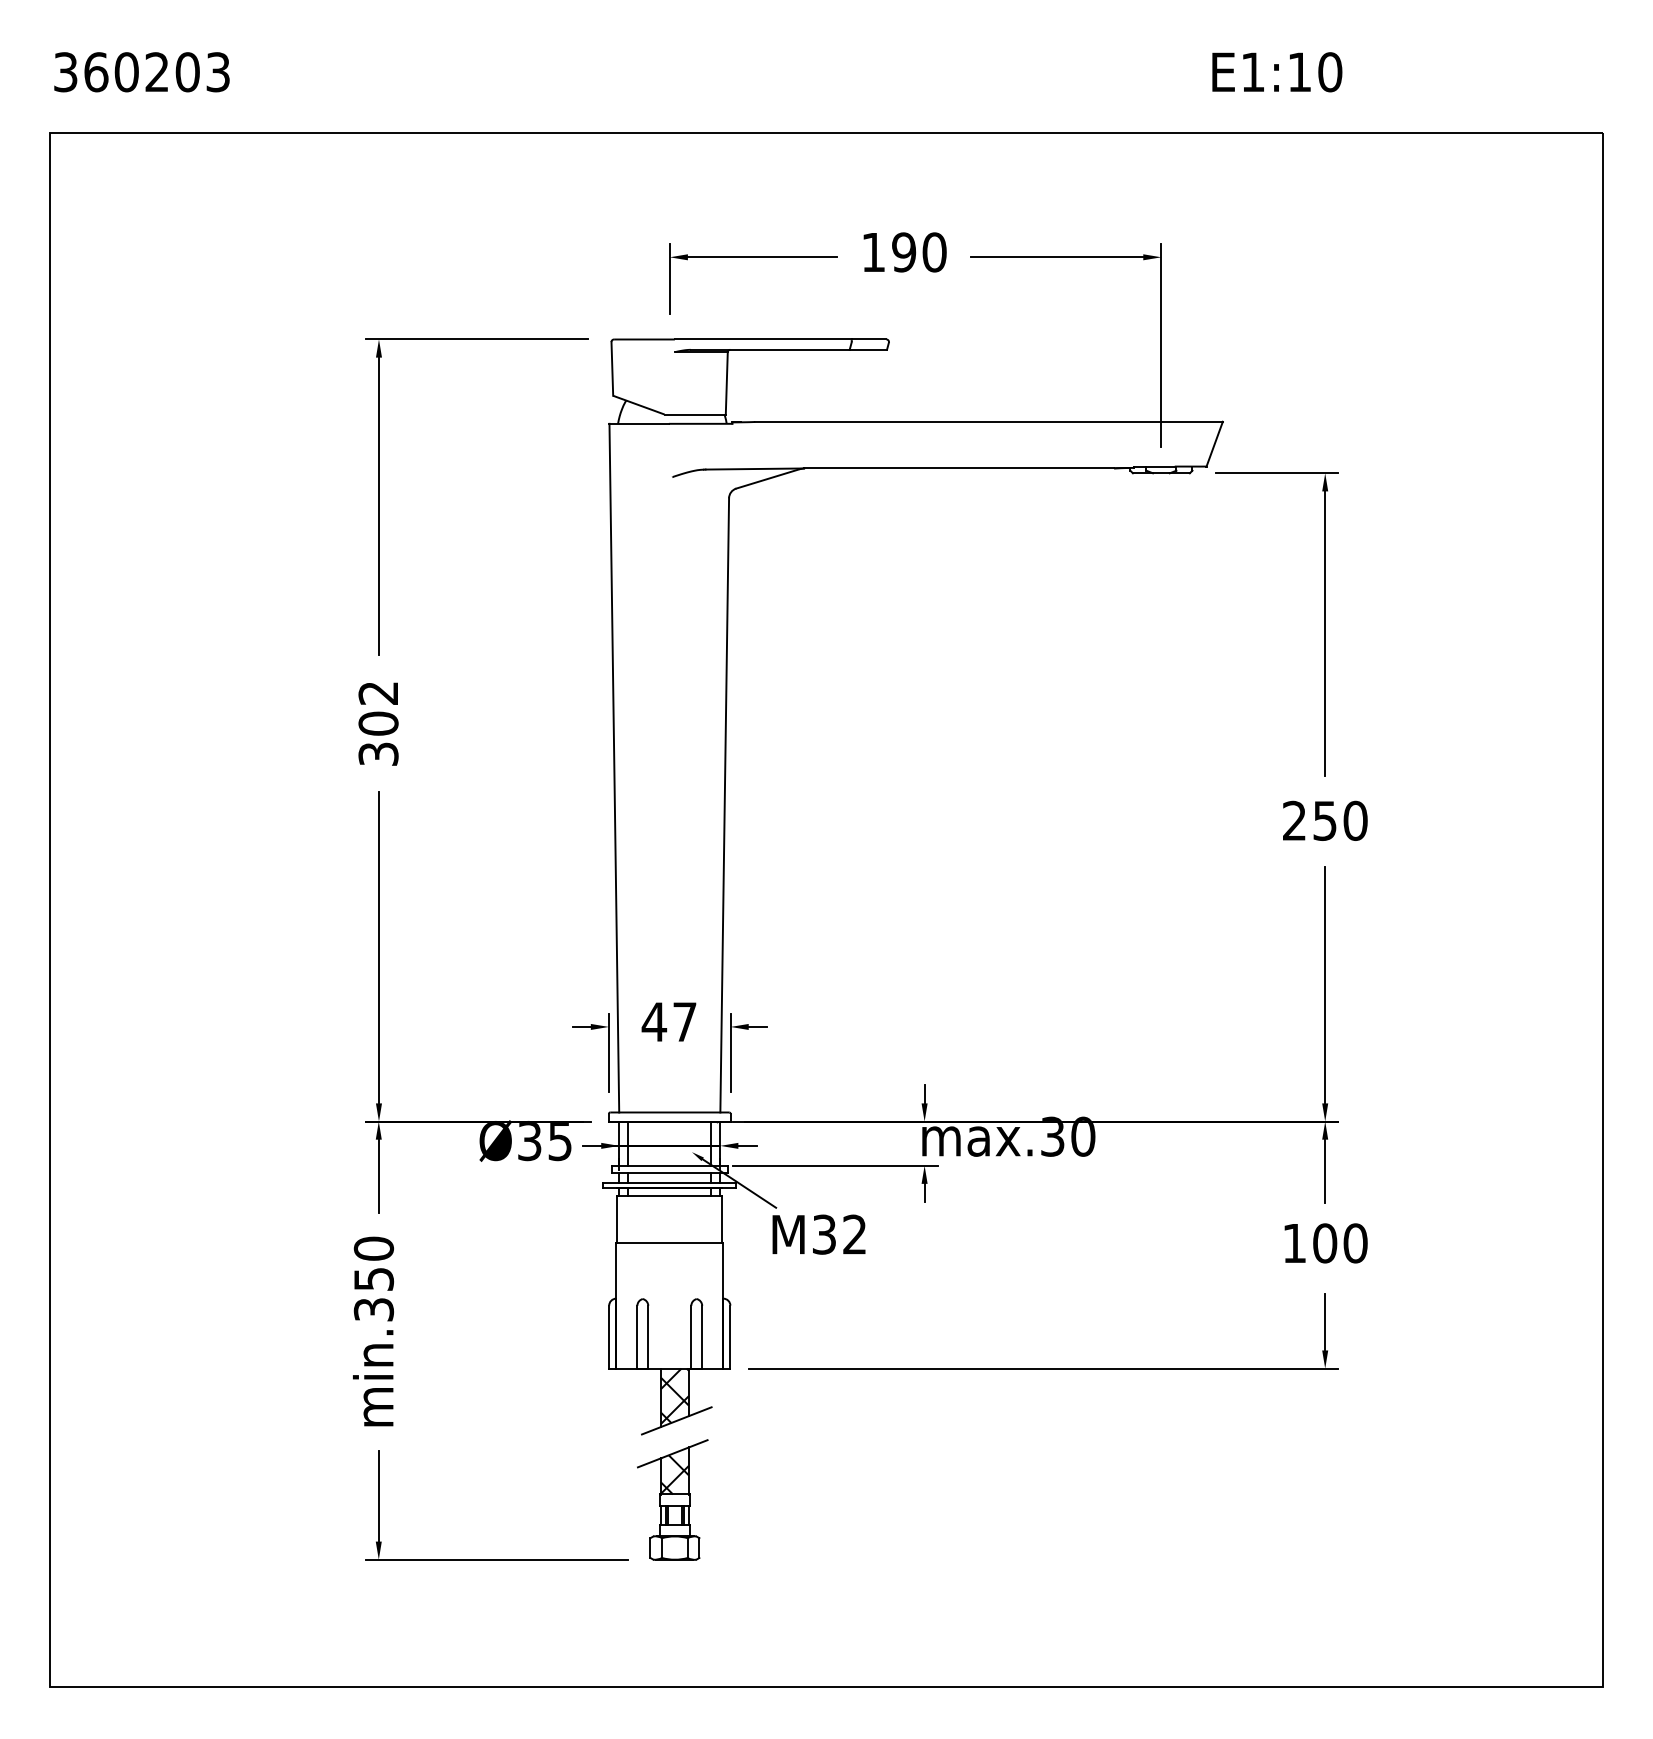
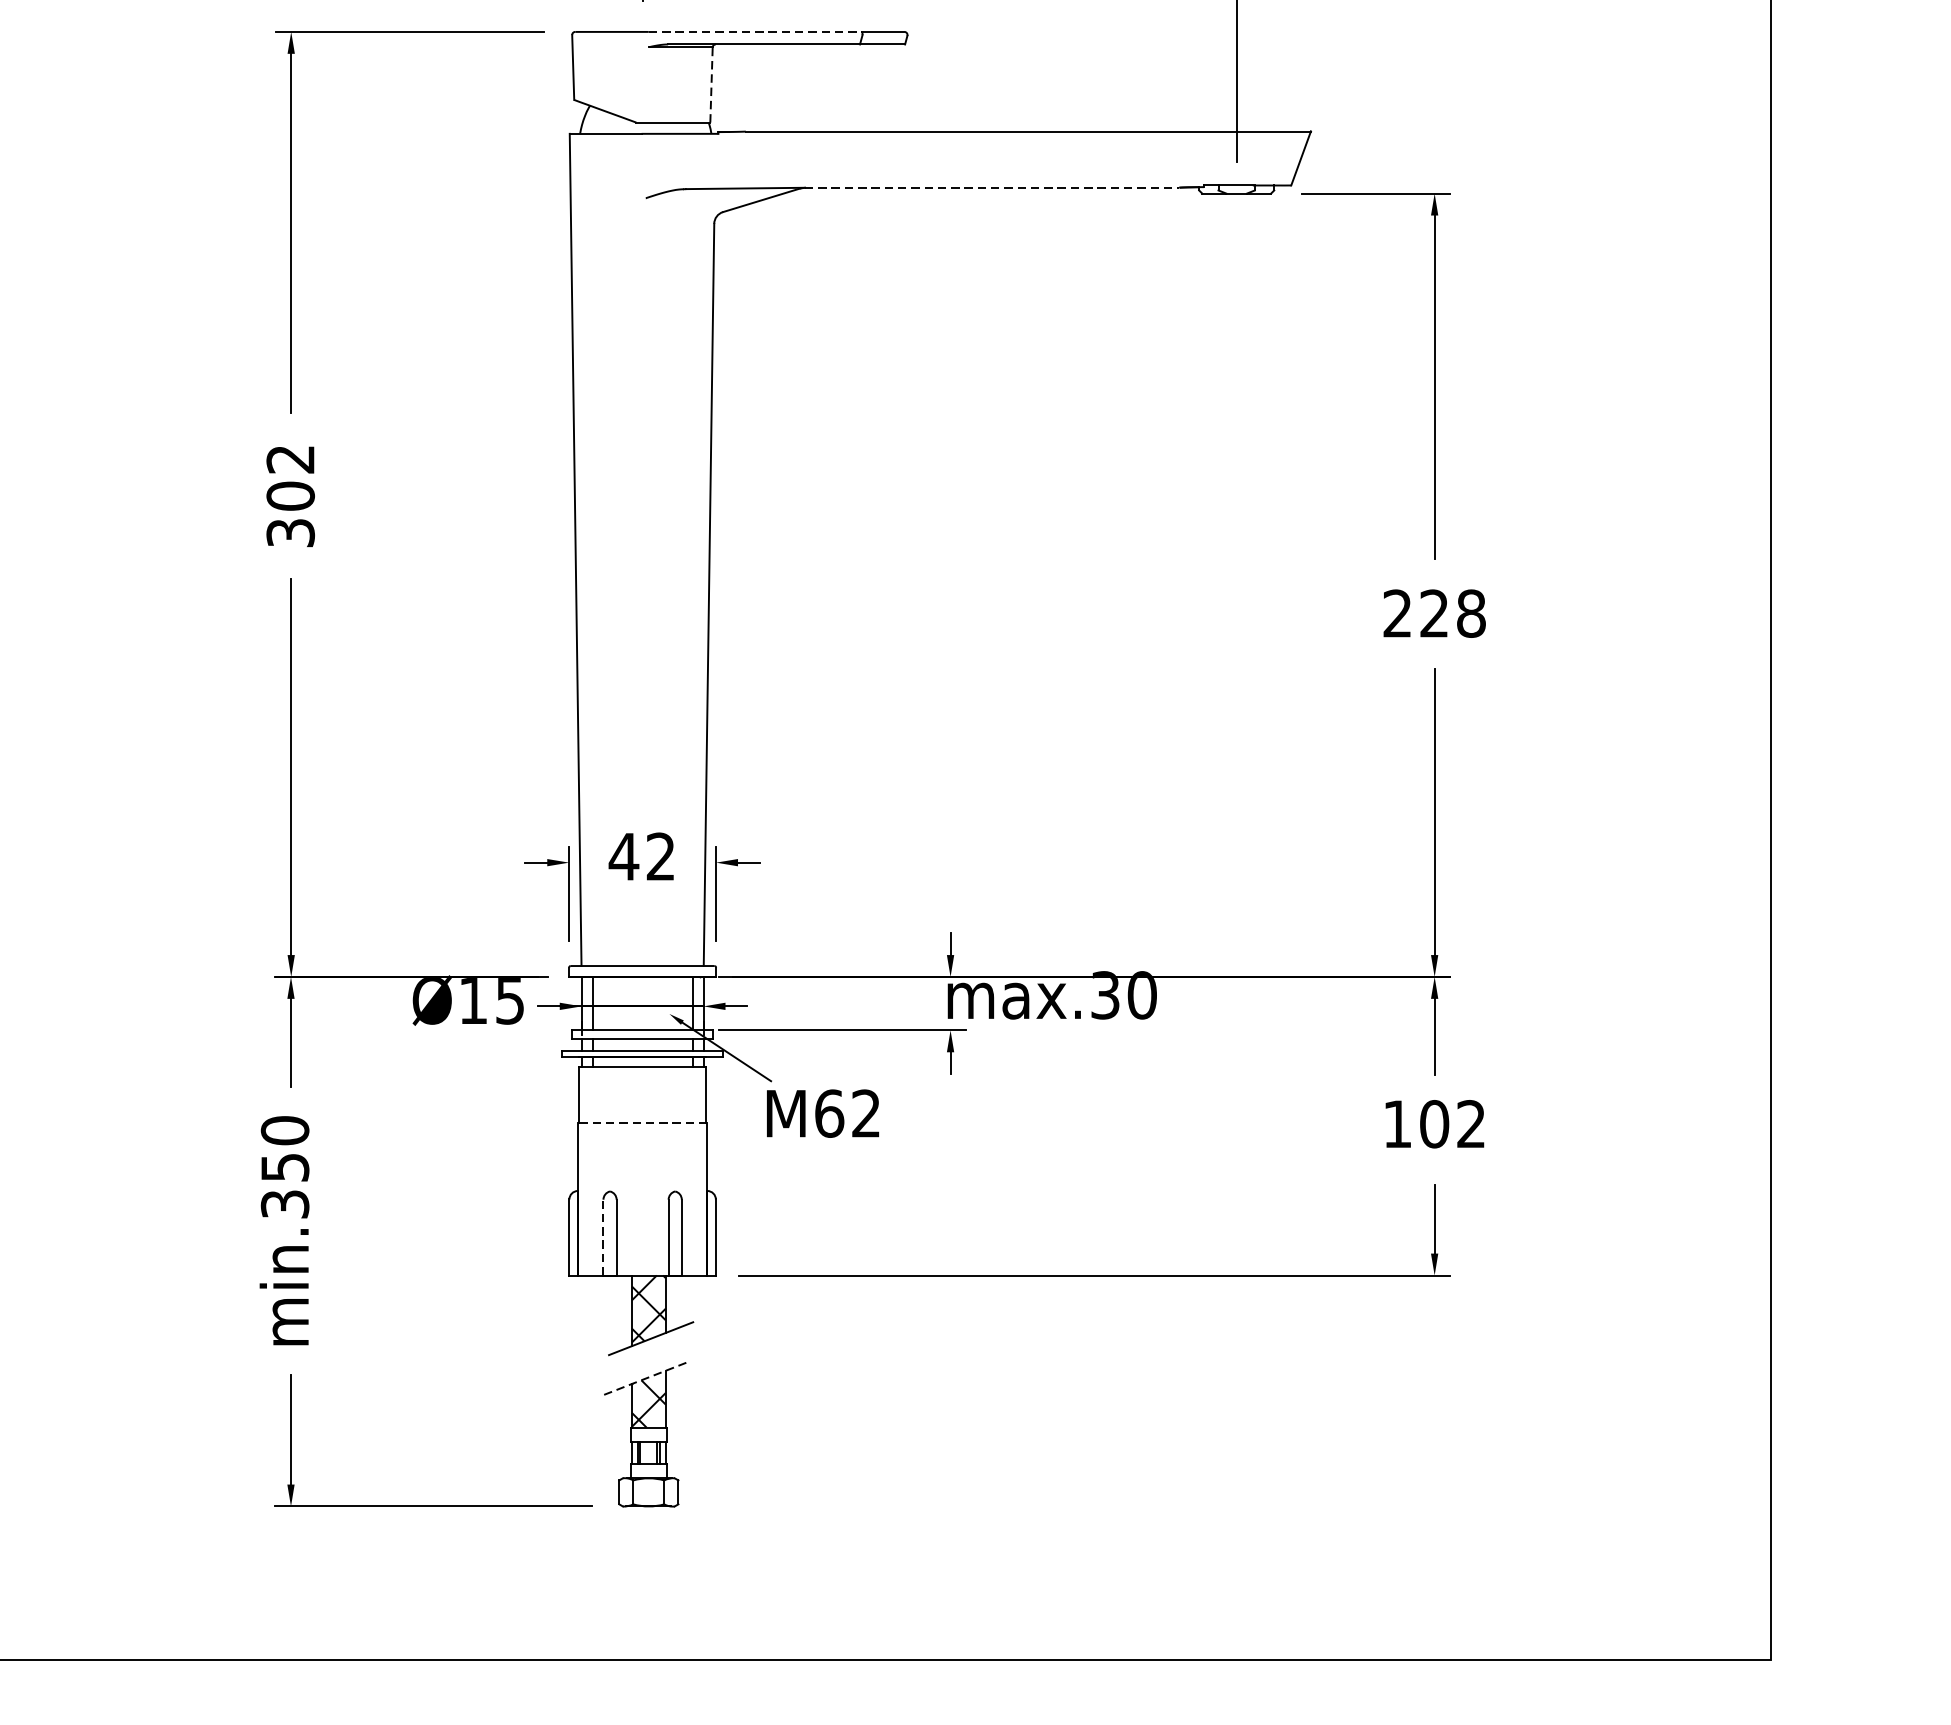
line: (763, 339) -> (755, 31), solid -> dashed
line: (726, 382) -> (711, 83), solid -> dashed
line: (959, 468) -> (992, 187), solid -> dashed
text: (1340, 820) -> (1453, 613), 250 -> 228
text: (684, 1021) -> (660, 856), 47 -> 42
text: (529, 1142) -> (473, 1002), Ø35 -> Ø15
text: (824, 1234) -> (829, 1113), M32 -> M62
line: (669, 1242) -> (642, 1123), solid -> dashed
text: (1355, 1243) -> (1471, 1124), 100 -> 102
line: (637, 1336) -> (603, 1236), solid -> dashed
line: (673, 1453) -> (647, 1378), solid -> dashed

